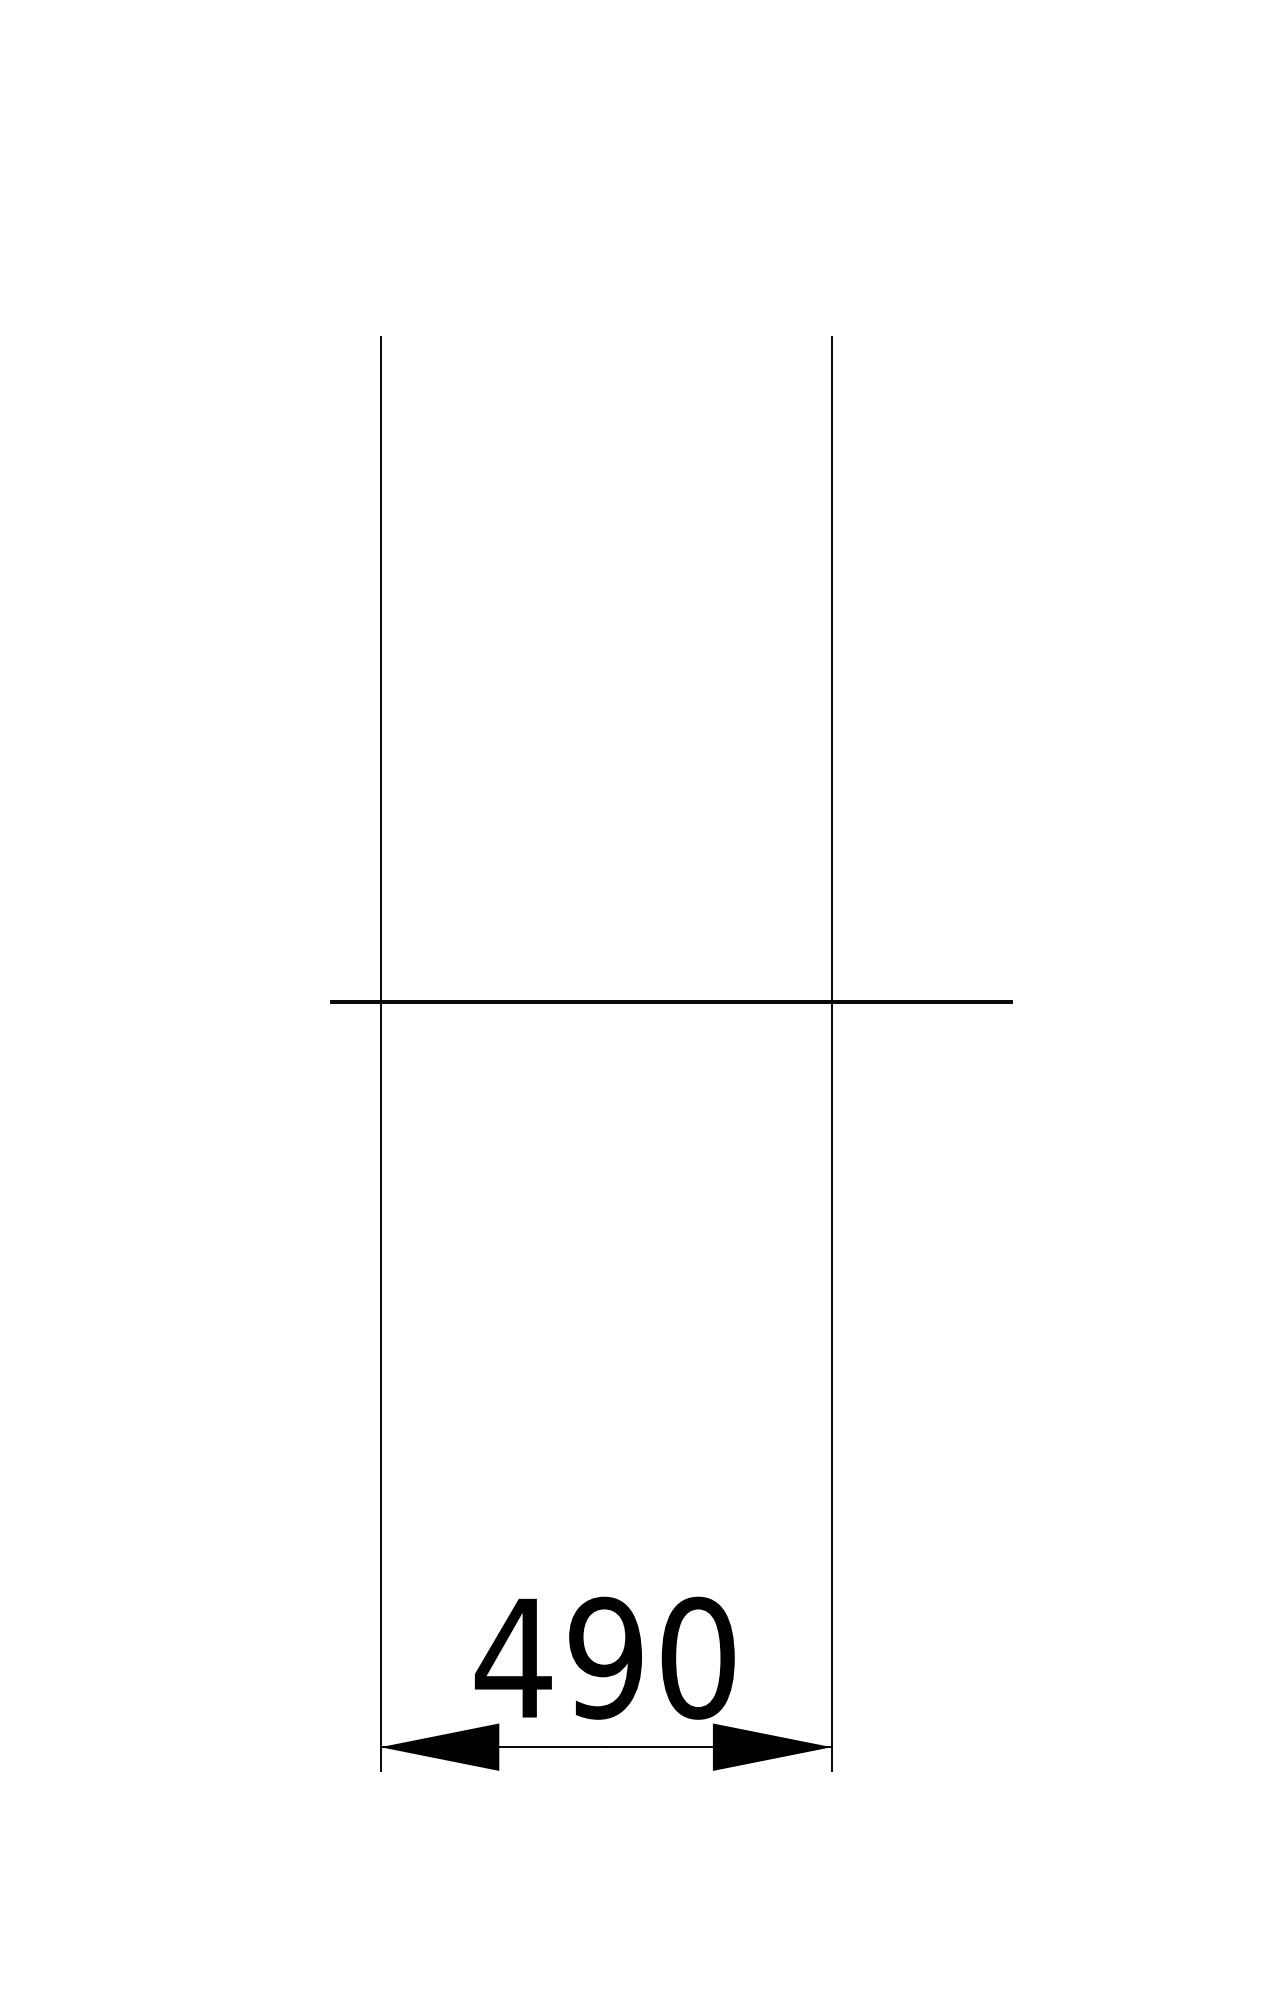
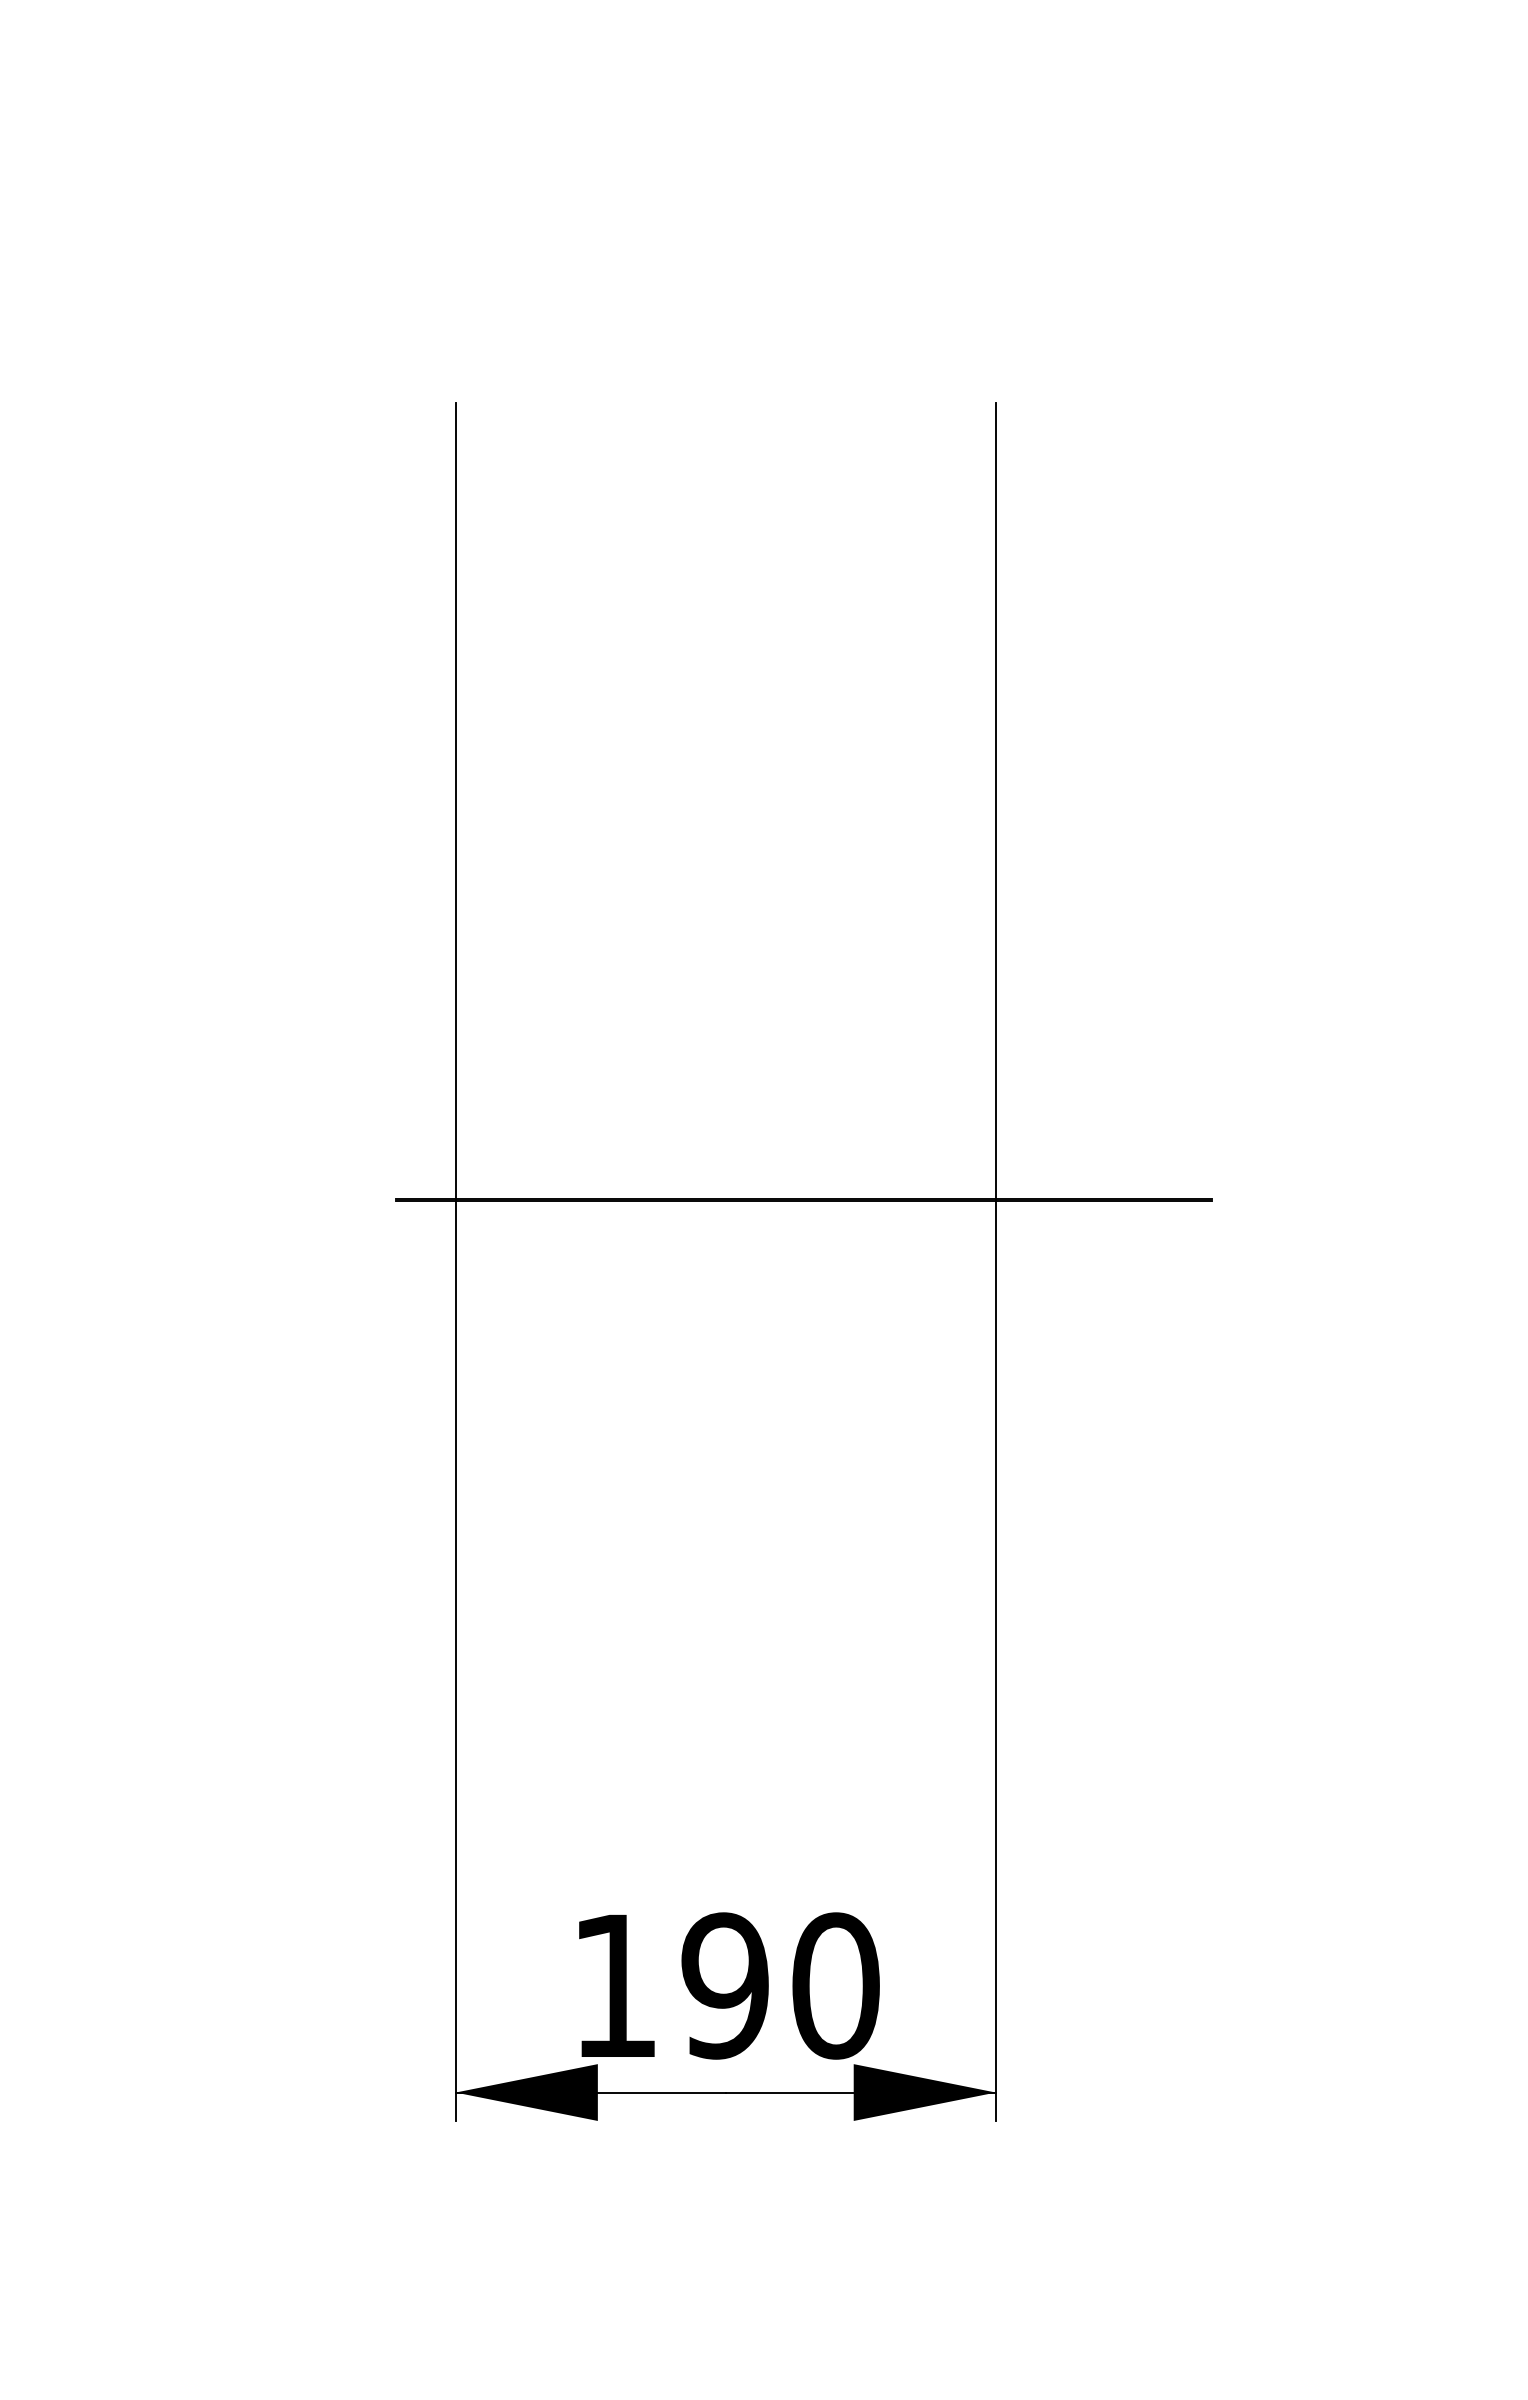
text: (513, 1657) -> (614, 1985), 490 -> 190

